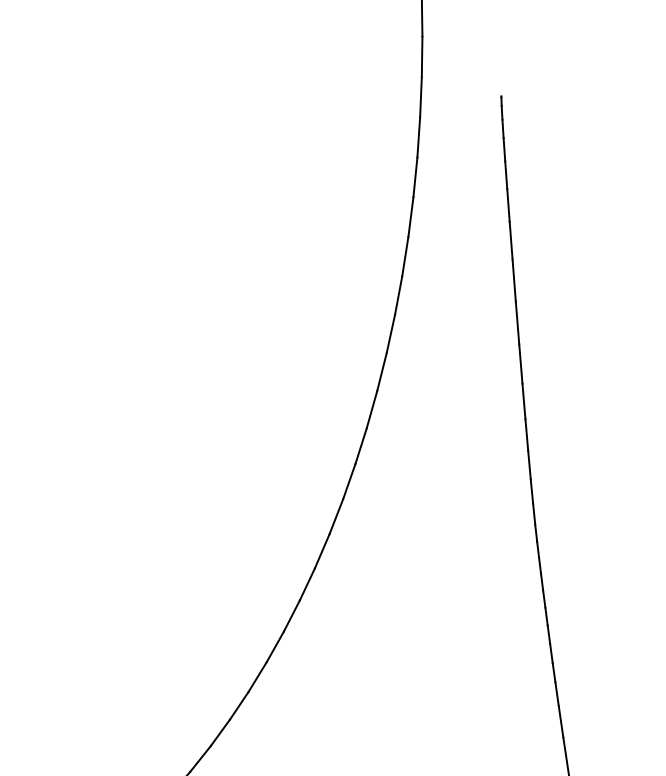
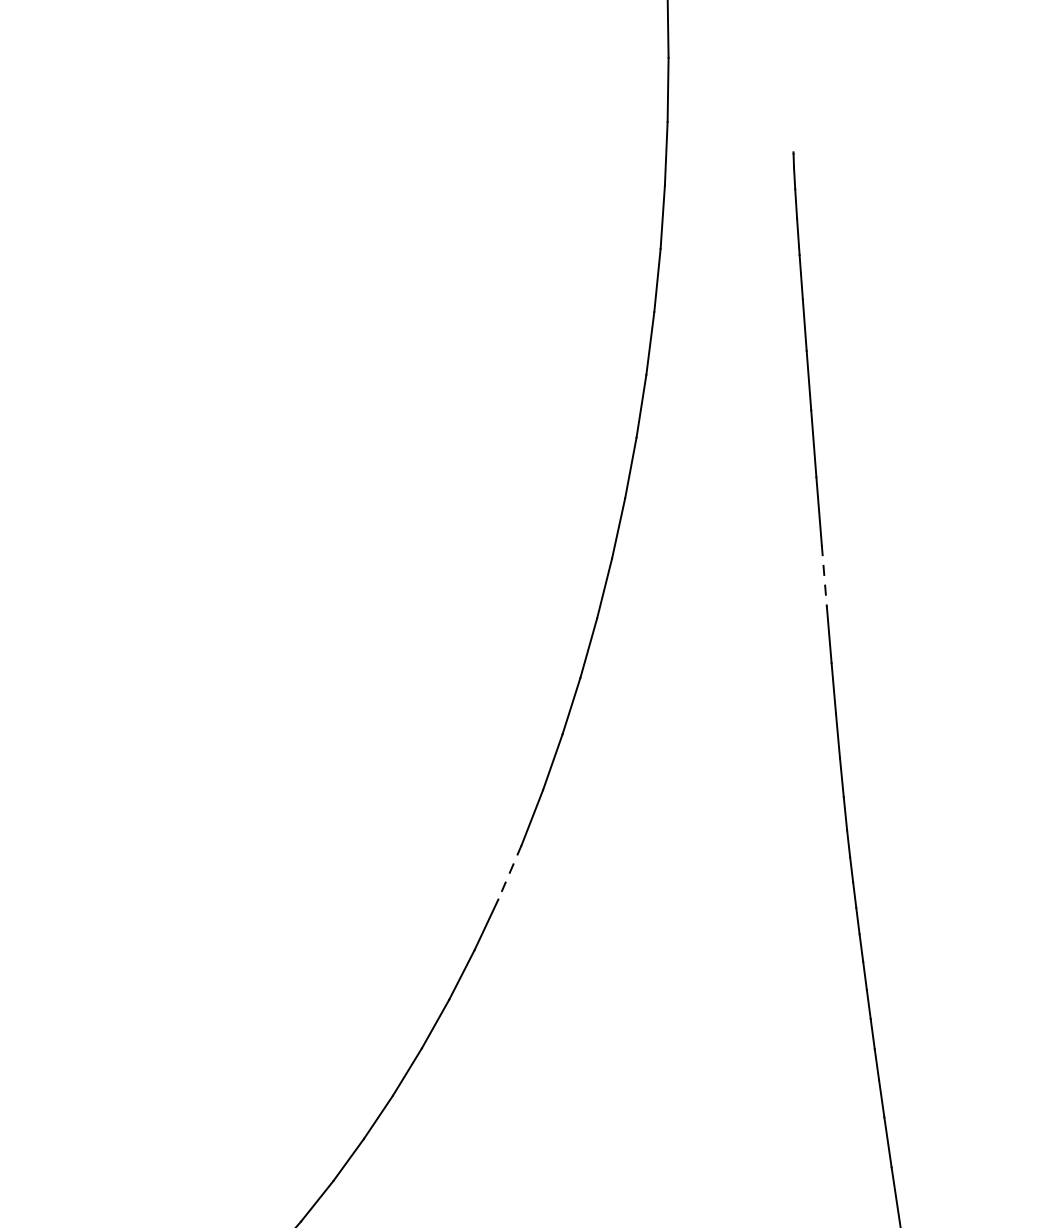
line: (520, 364) -> (823, 576), solid -> dashed
line: (322, 551) -> (510, 872), solid -> dashed

